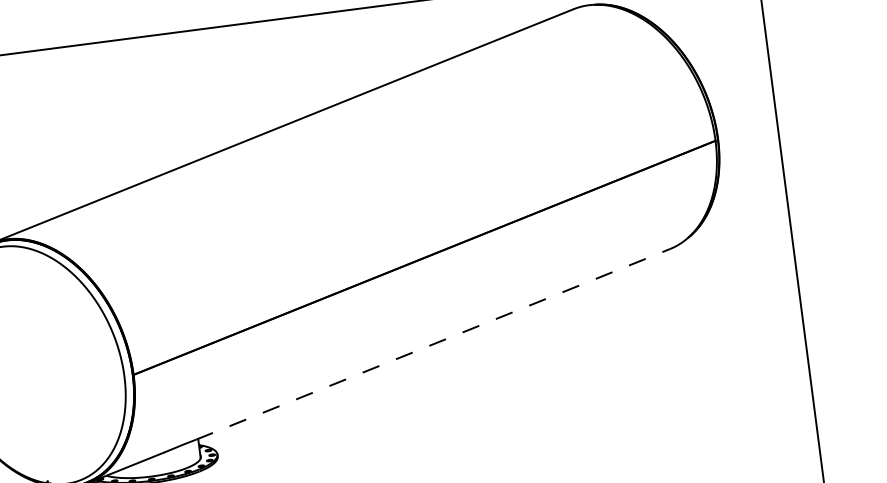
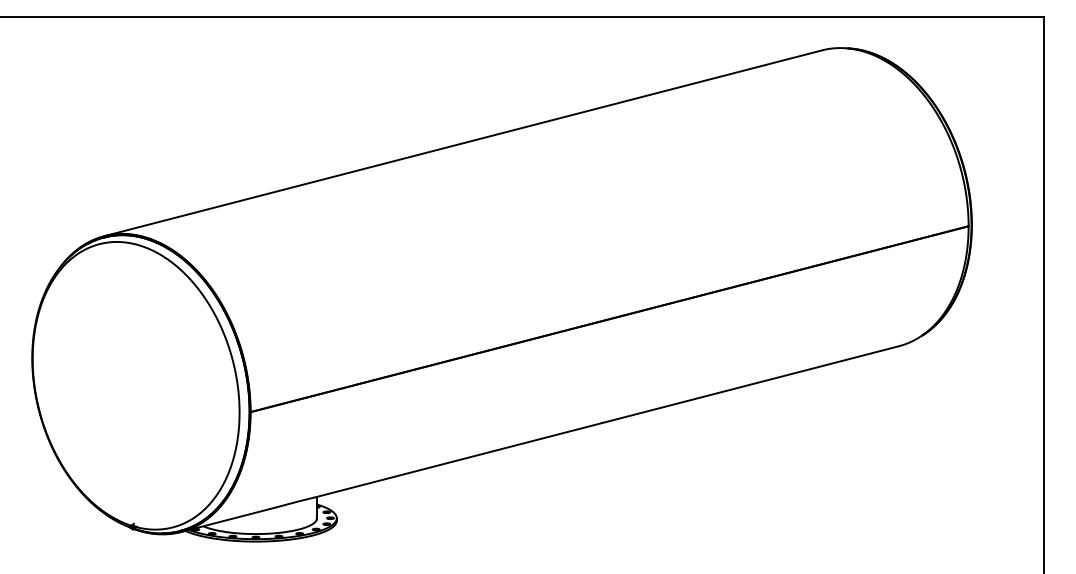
line: (433, 343) -> (606, 421), dashed -> solid

